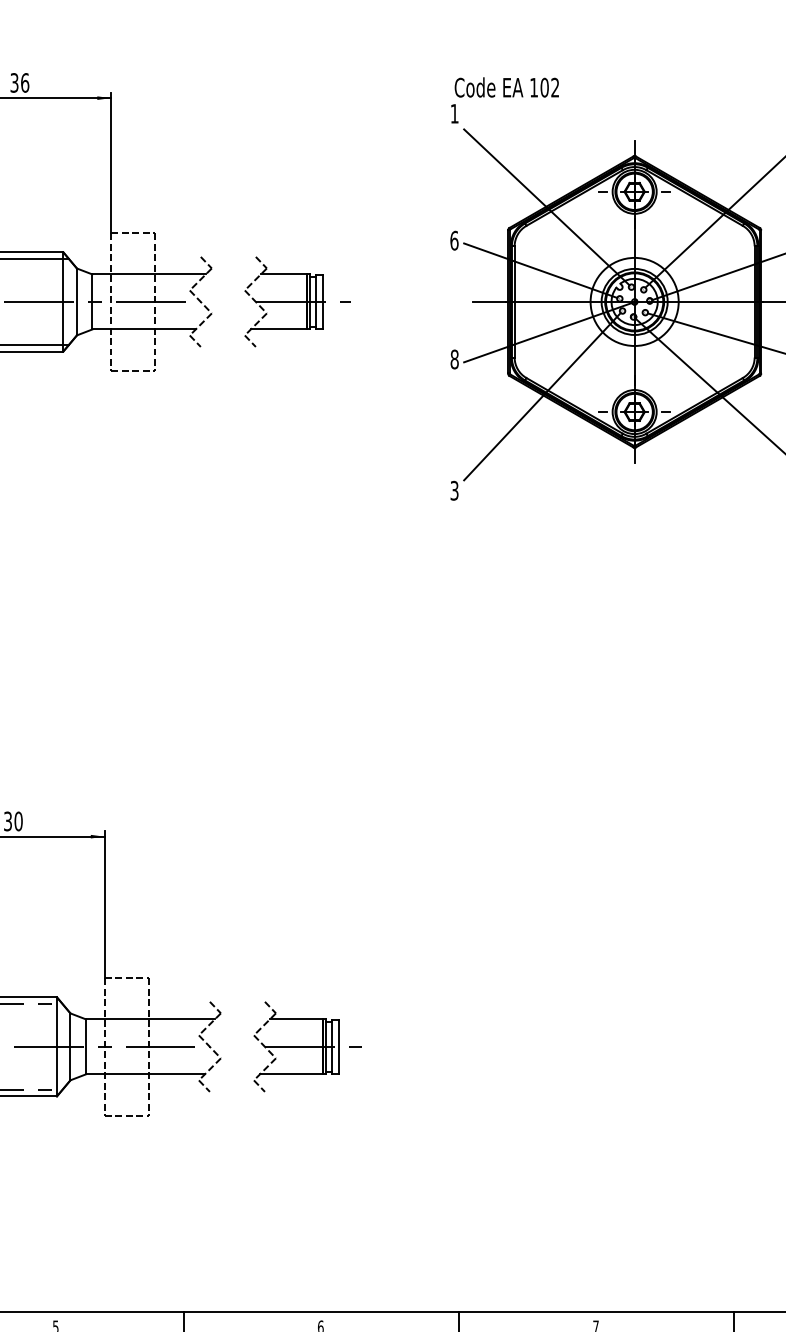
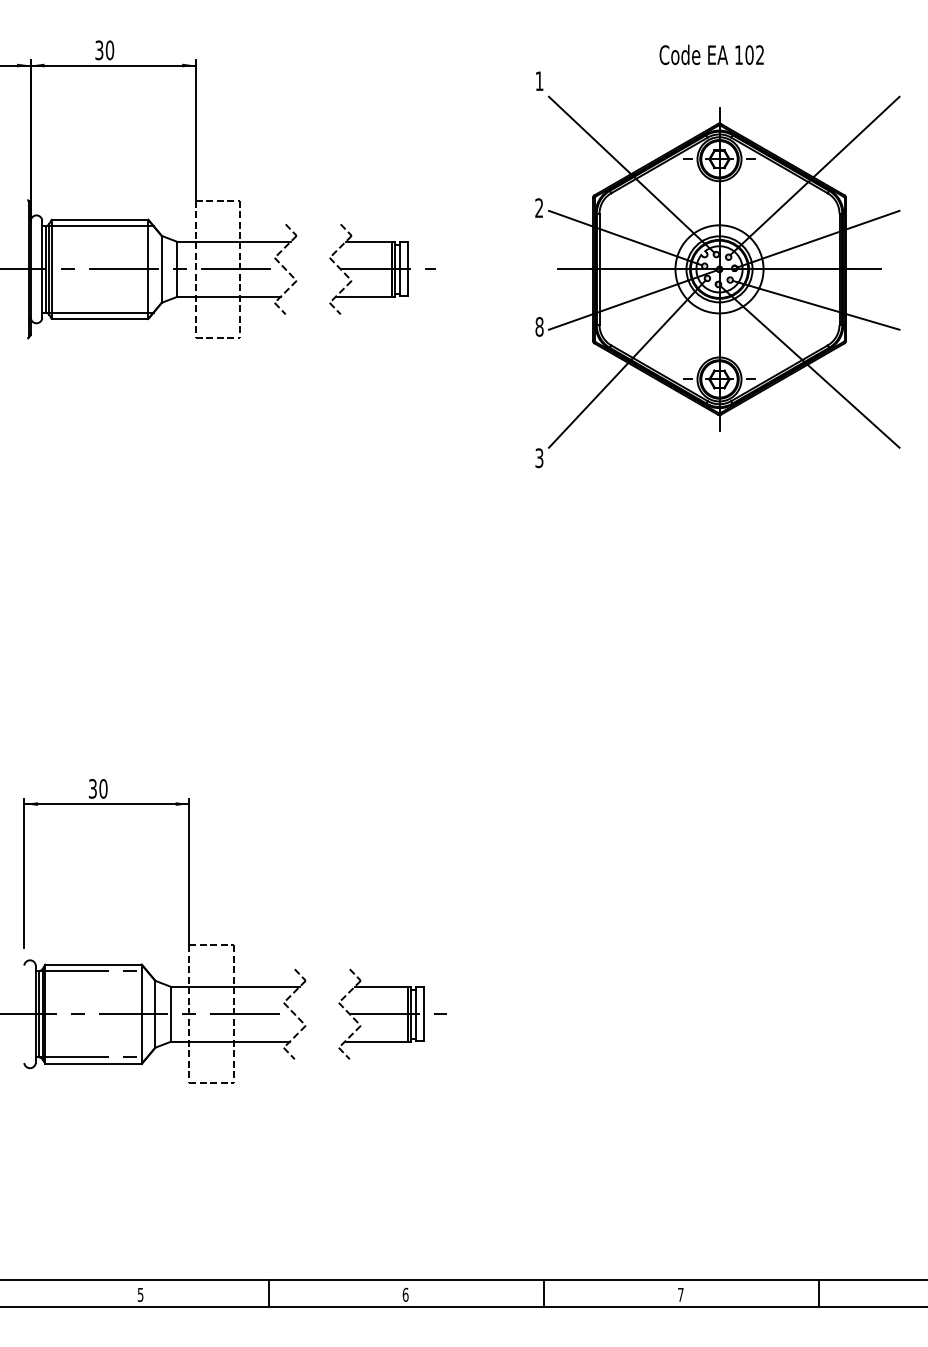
text: (25, 82) -> (110, 49), 36 -> 30
text: (506, 87) -> (711, 54), moved
text: (454, 241) -> (539, 208), 6 -> 2

